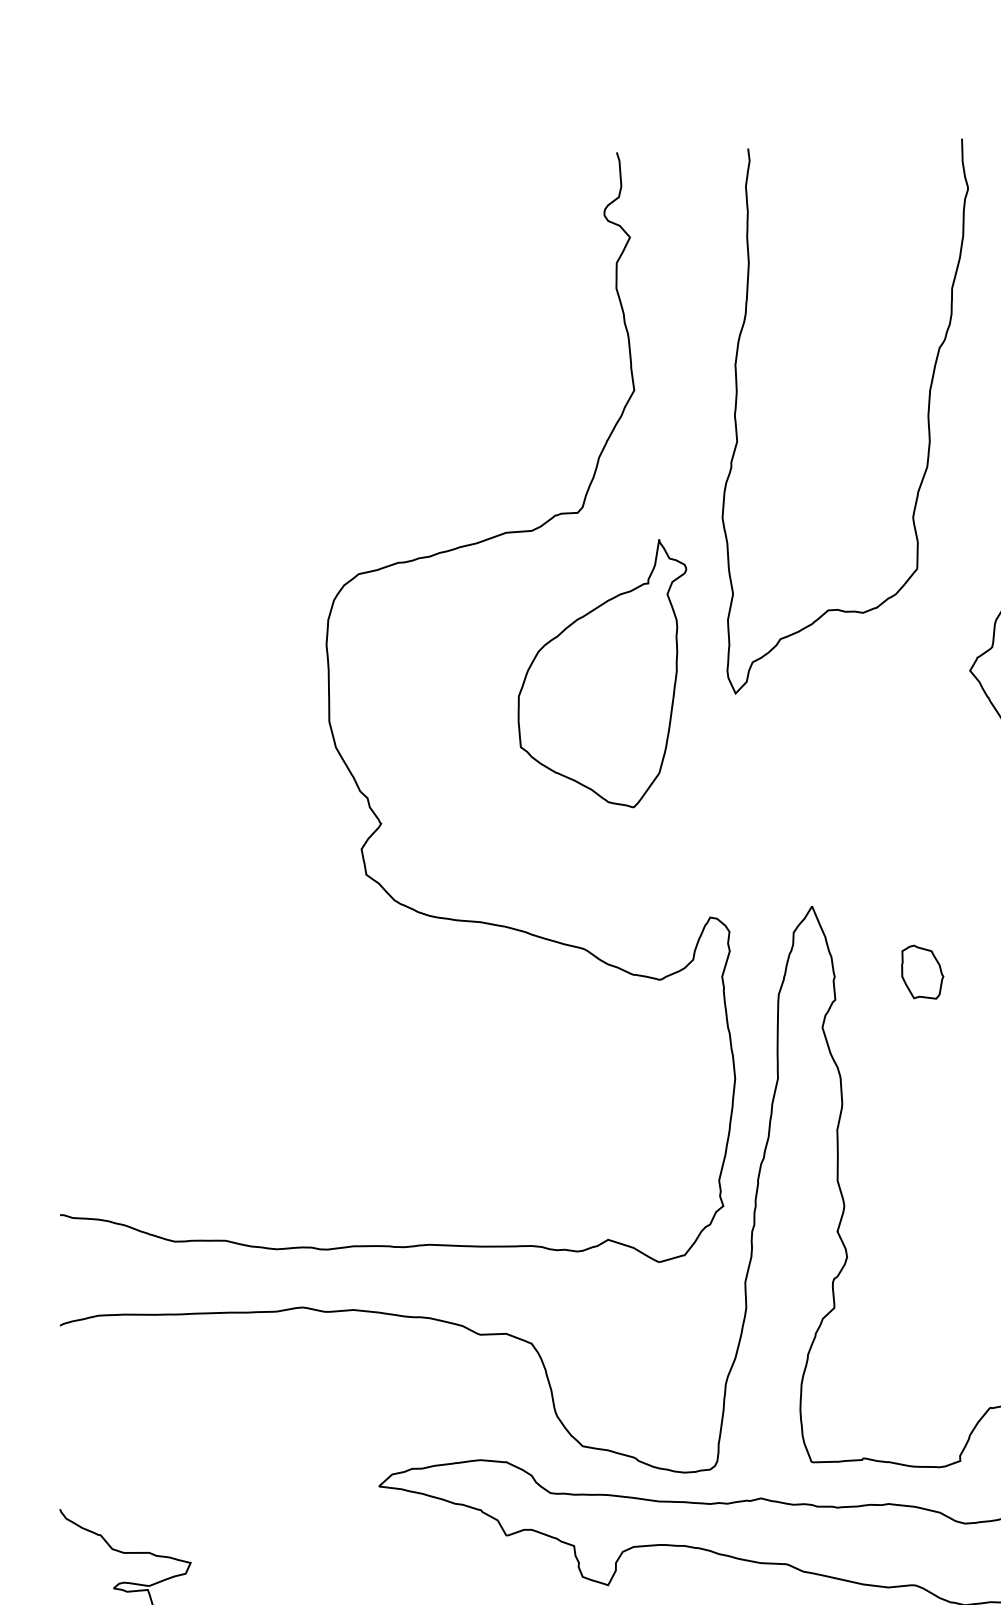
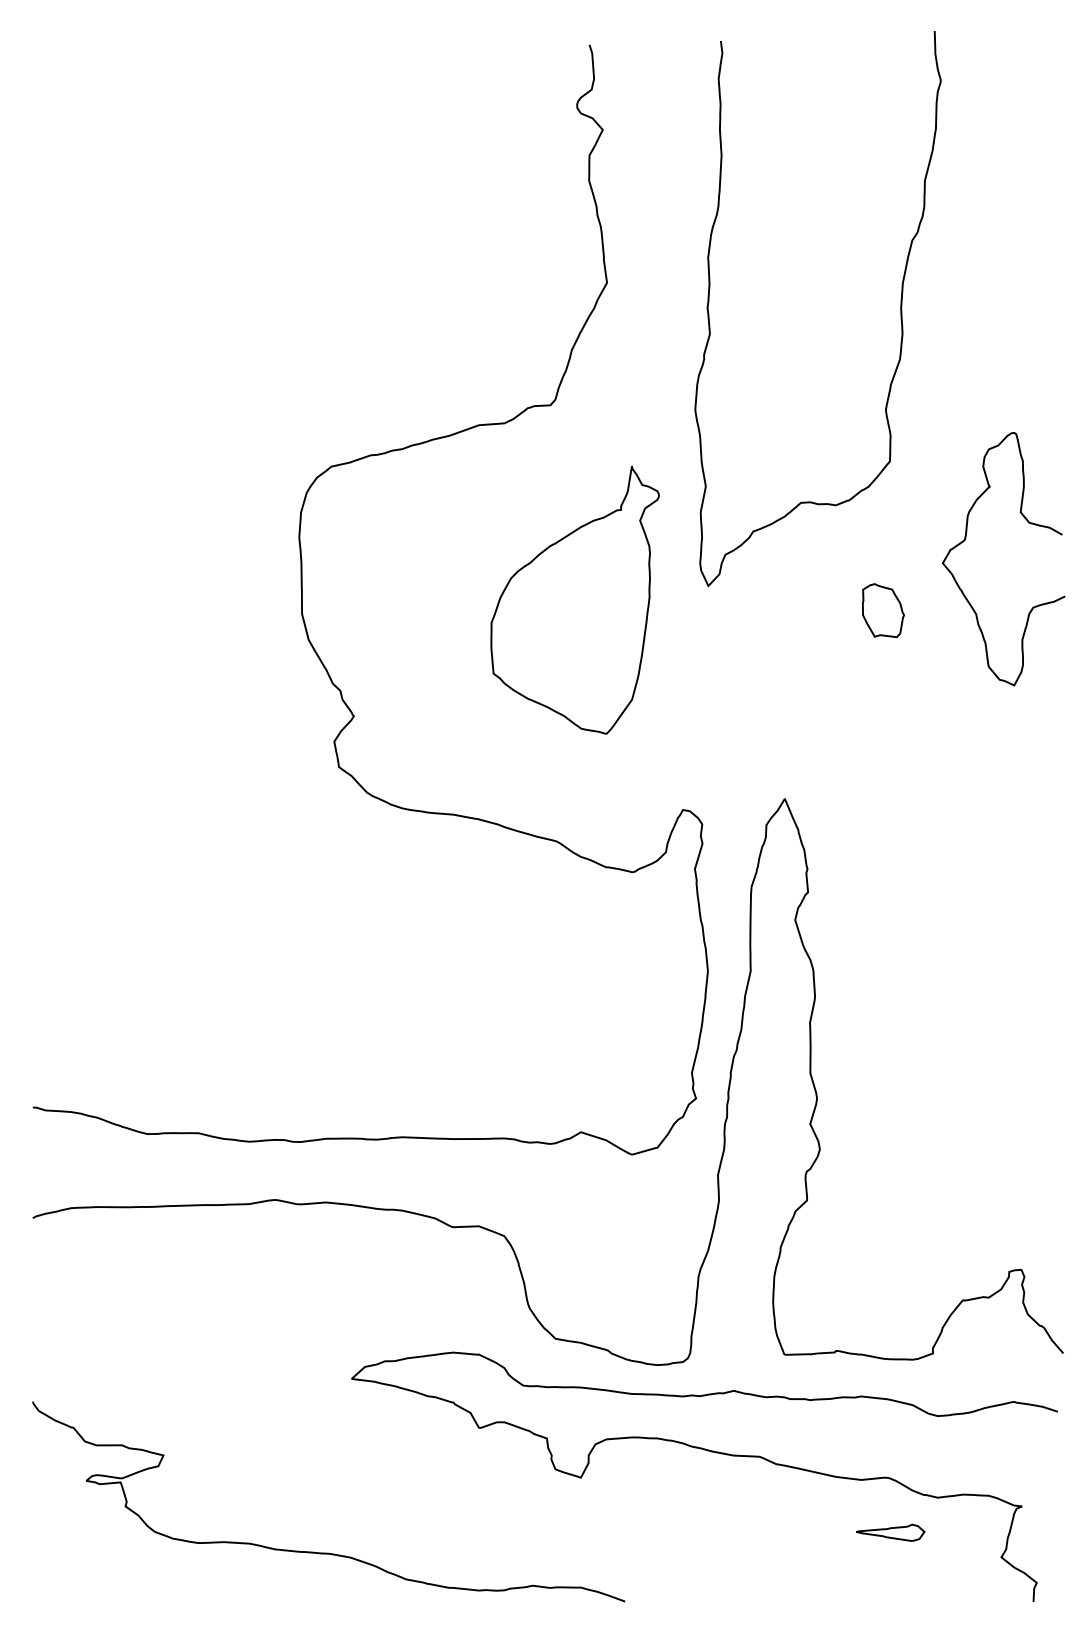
part: (601, 673) -> (574, 599), moved
part: (922, 972) -> (883, 610), moved

